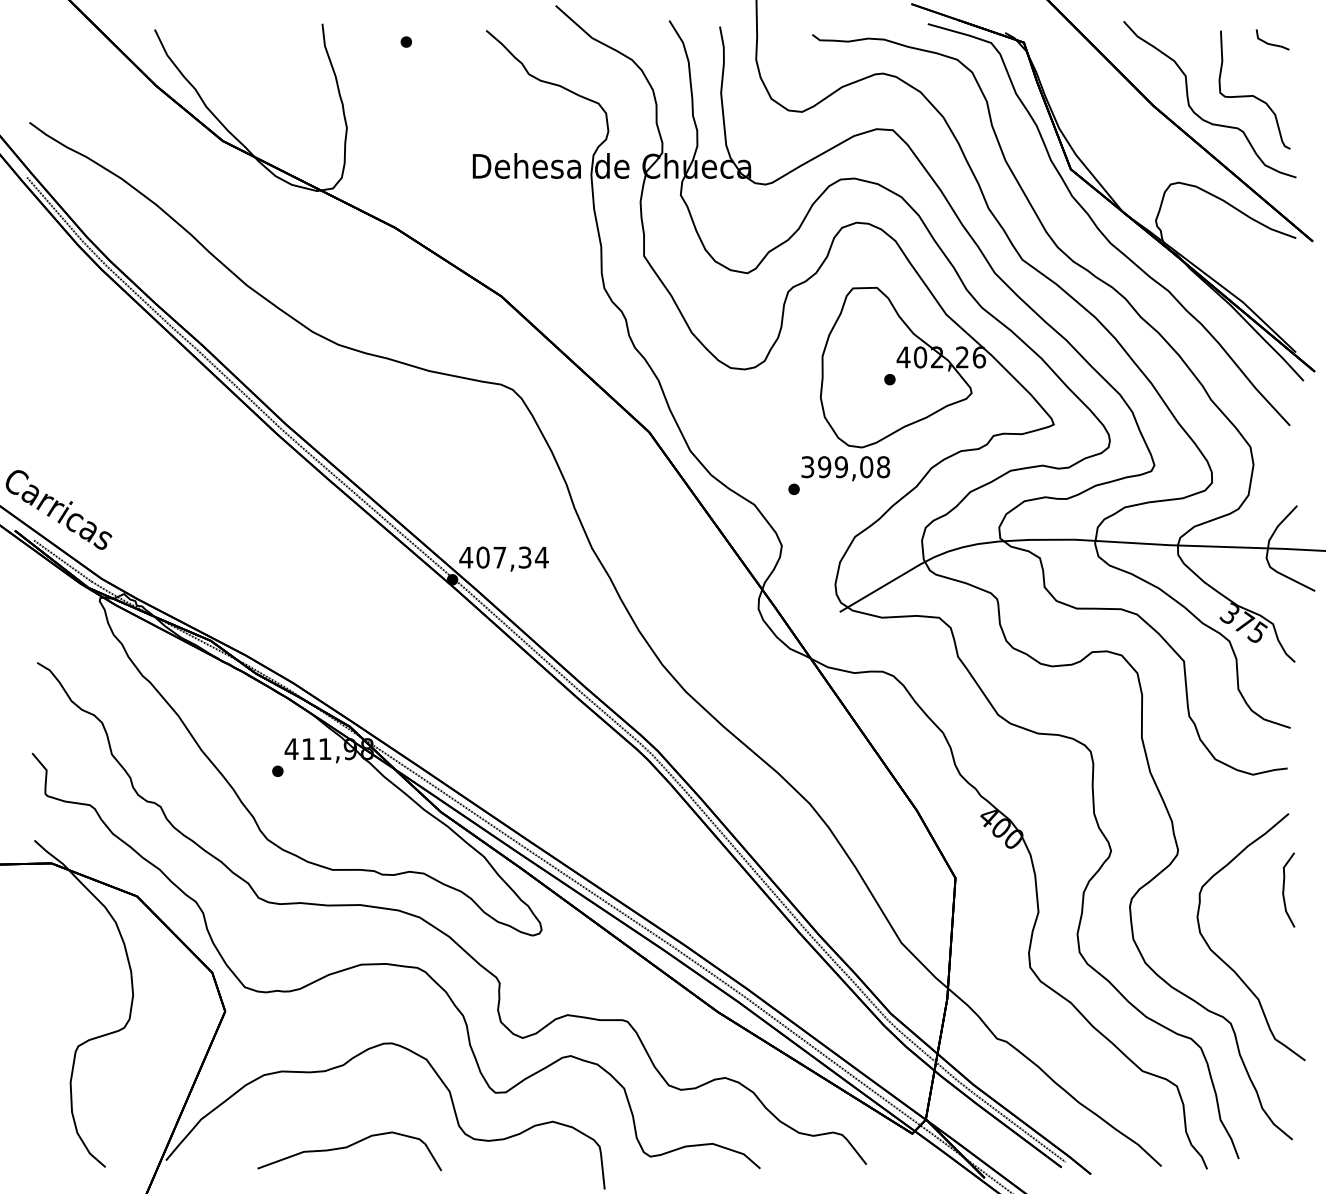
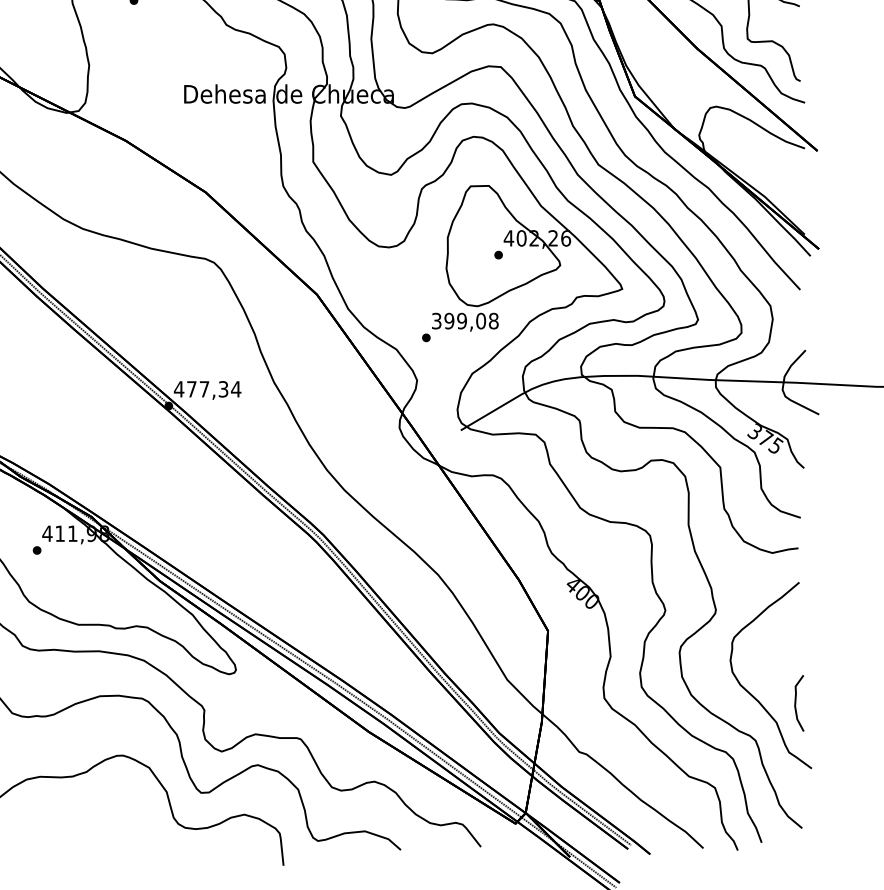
text: (482, 557) -> (191, 389), 407,34 -> 477,34
curve: (1284, 889) -> (796, 702), moved
curve: (348, 1147) -> (90, 834), removed

